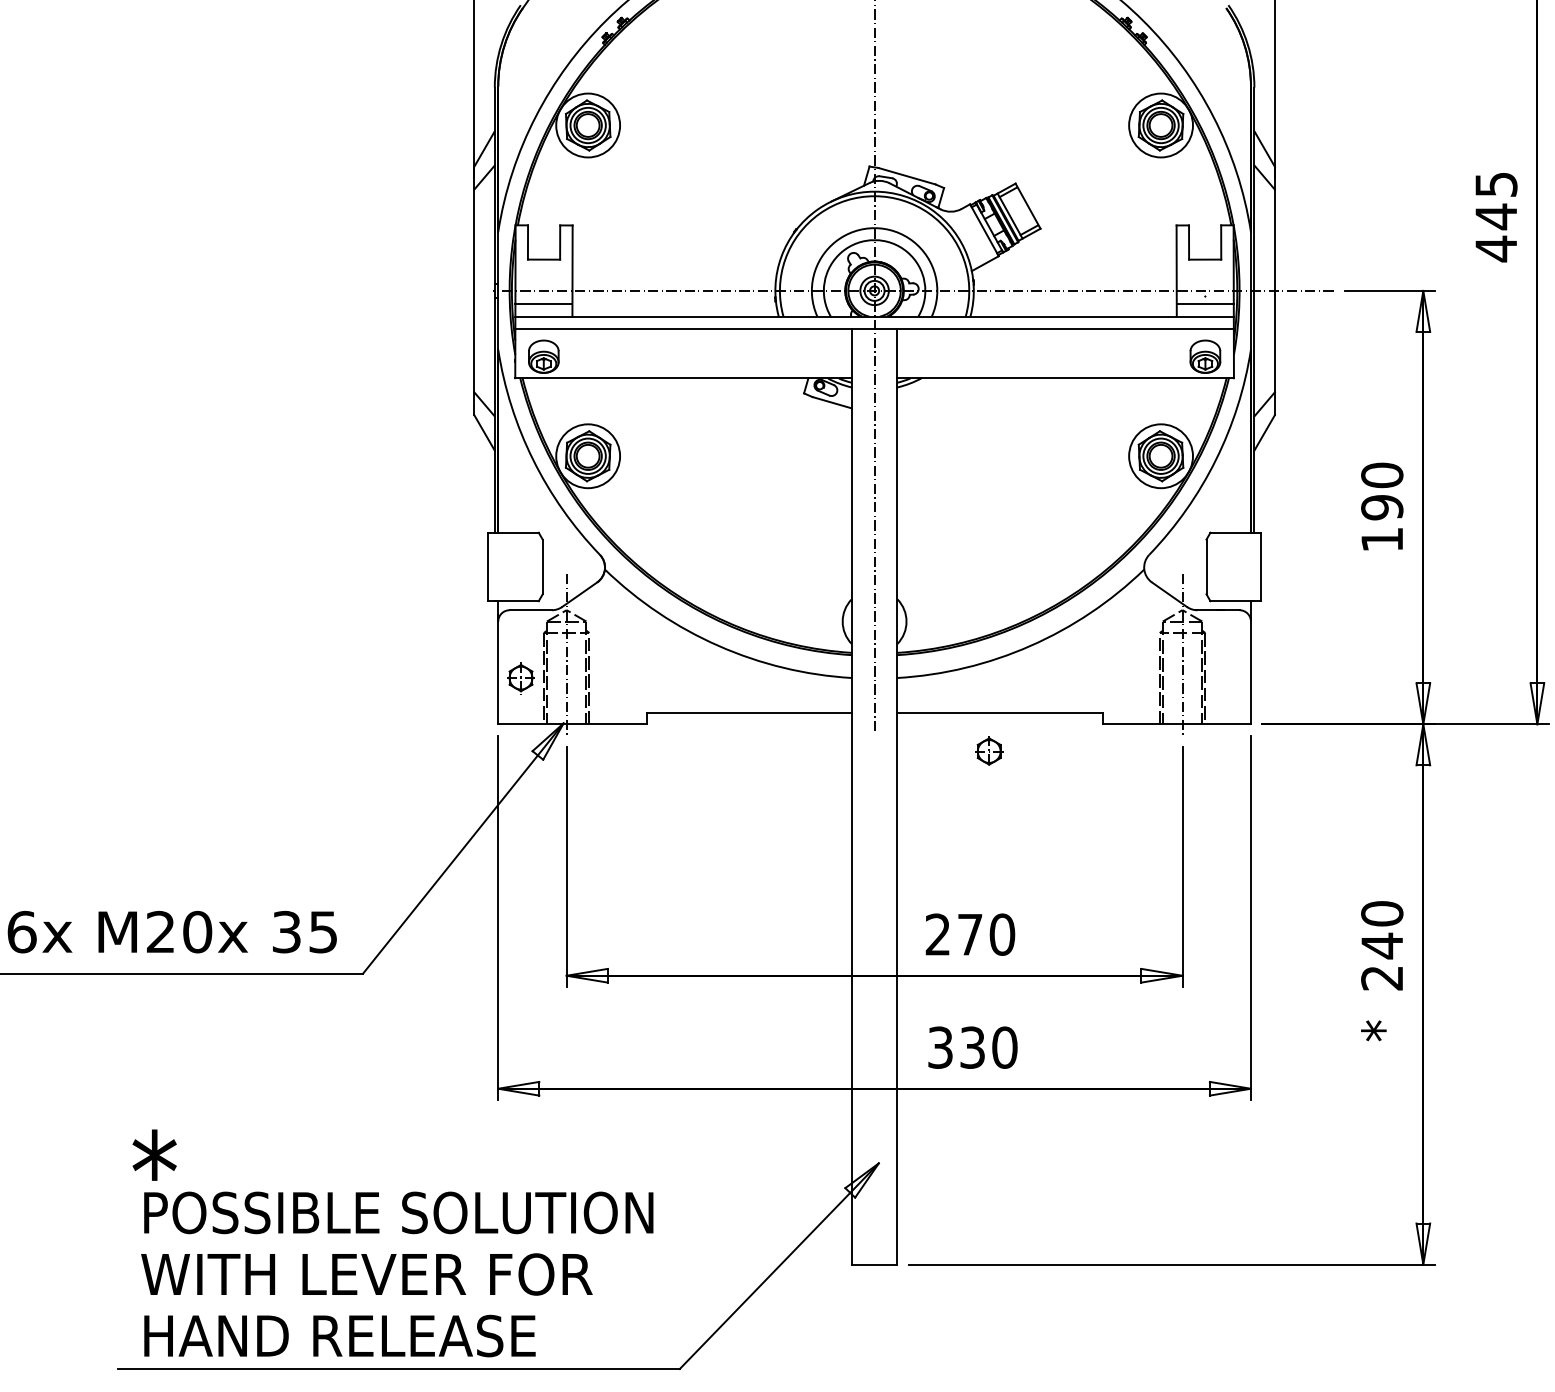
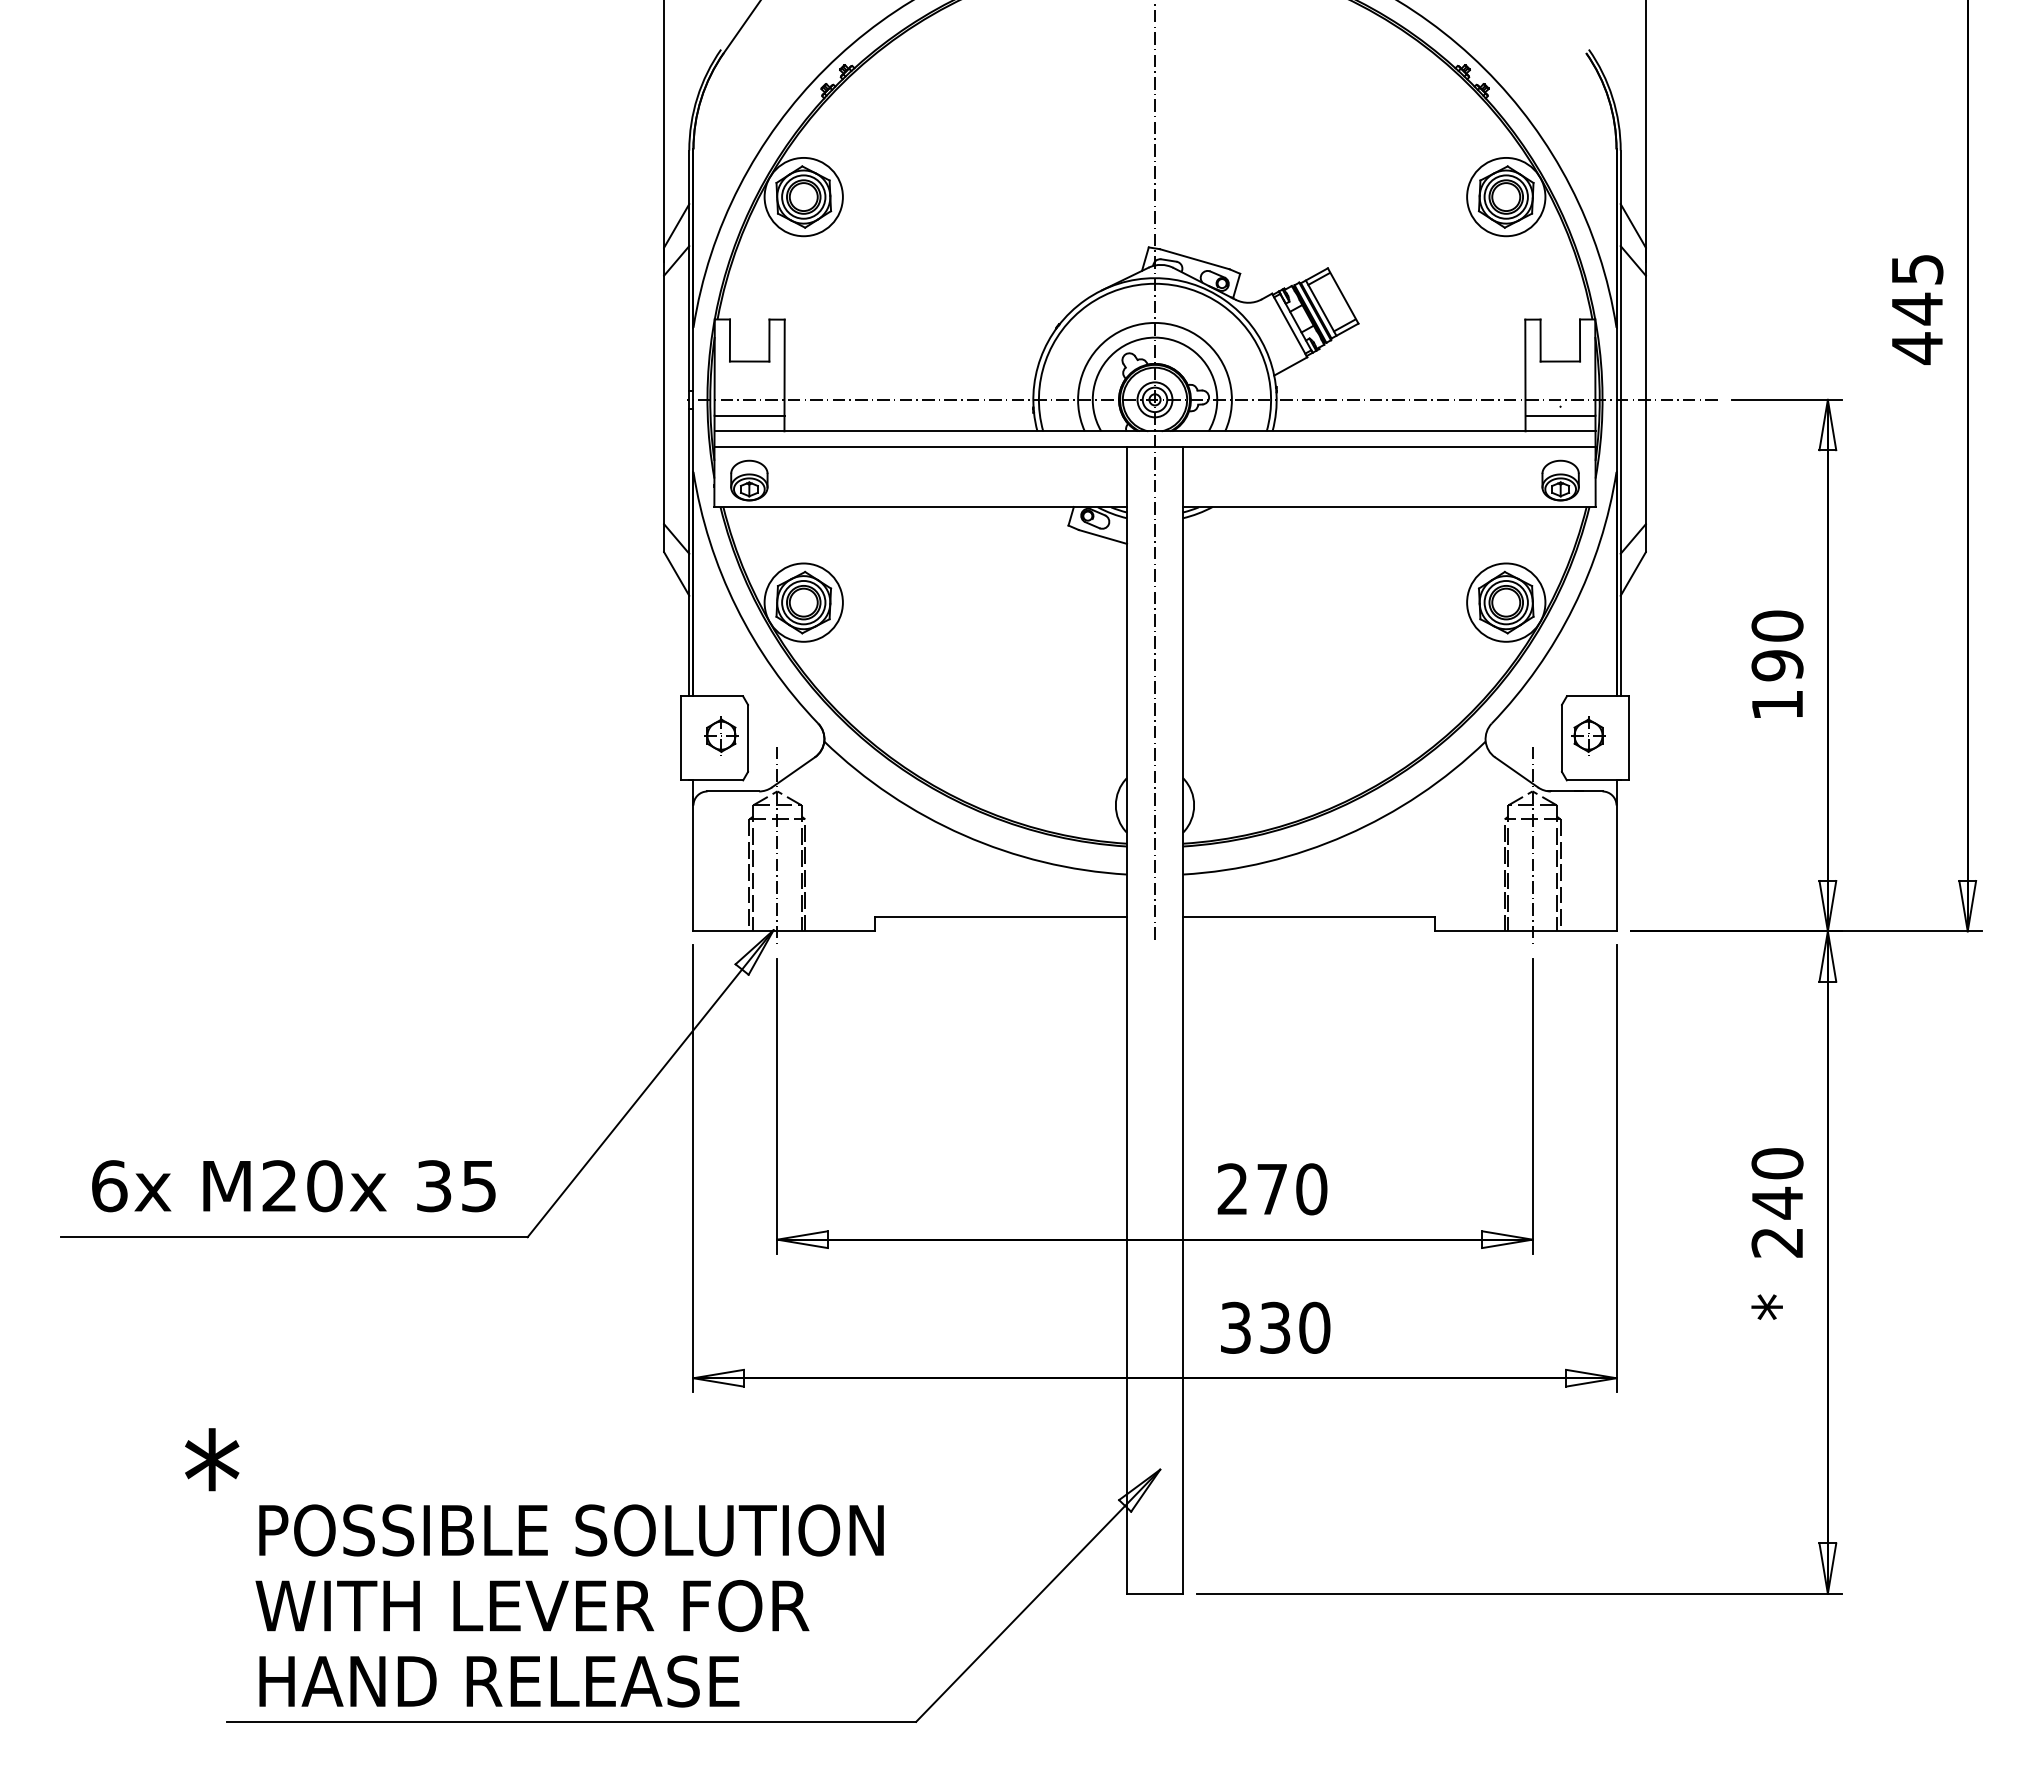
part: (521, 677) -> (721, 735), moved
part: (989, 751) -> (1588, 735), moved
text: (154, 1155) -> (212, 1459), moved

